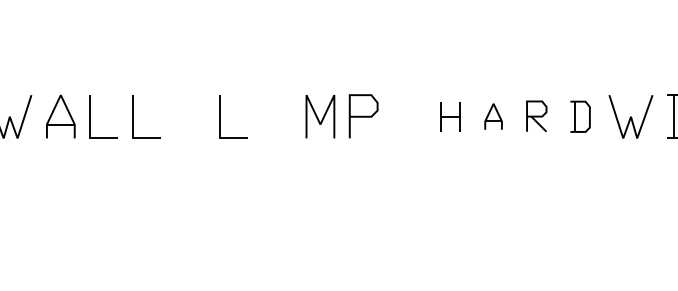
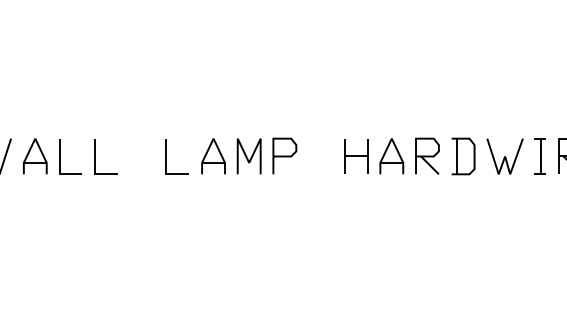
part: (536, 115) -> (427, 155), size x1.43
part: (277, 116) -> (213, 156), added
part: (450, 116) -> (356, 156), size x1.43
part: (493, 116) -> (391, 156), size x1.67
part: (580, 116) -> (463, 156), size x1.43

